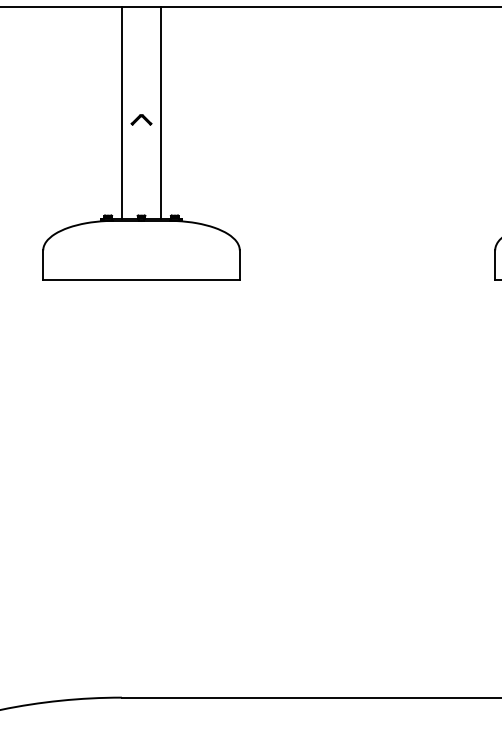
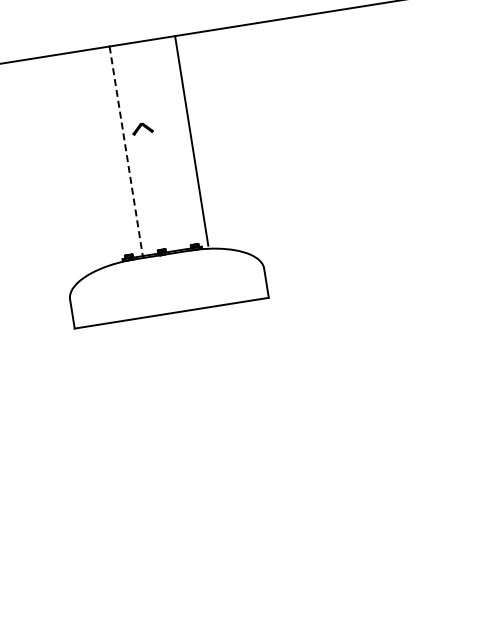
line: (161, 112) -> (191, 140), moved
line: (121, 113) -> (125, 152), solid -> dashed
part: (141, 119) -> (142, 128), moved

